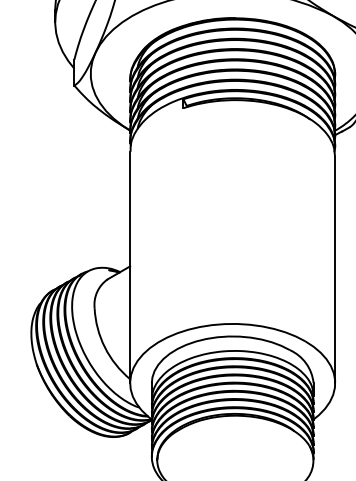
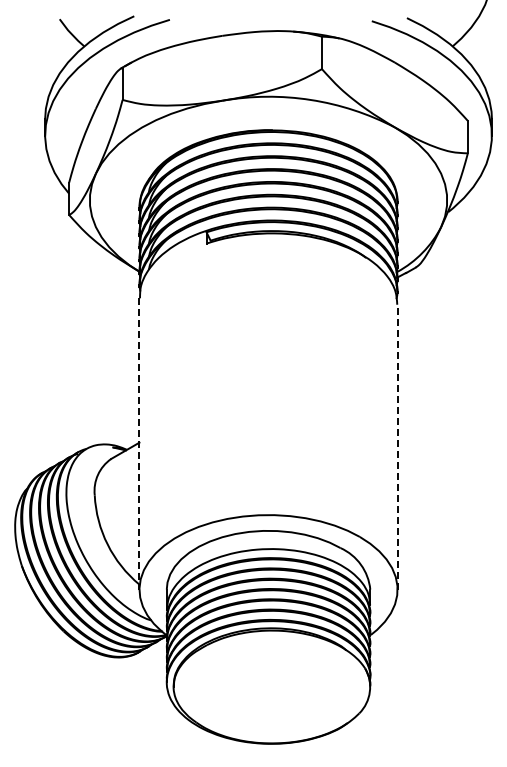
line: (130, 267) -> (139, 443), solid -> dashed
line: (335, 269) -> (397, 446), solid -> dashed

